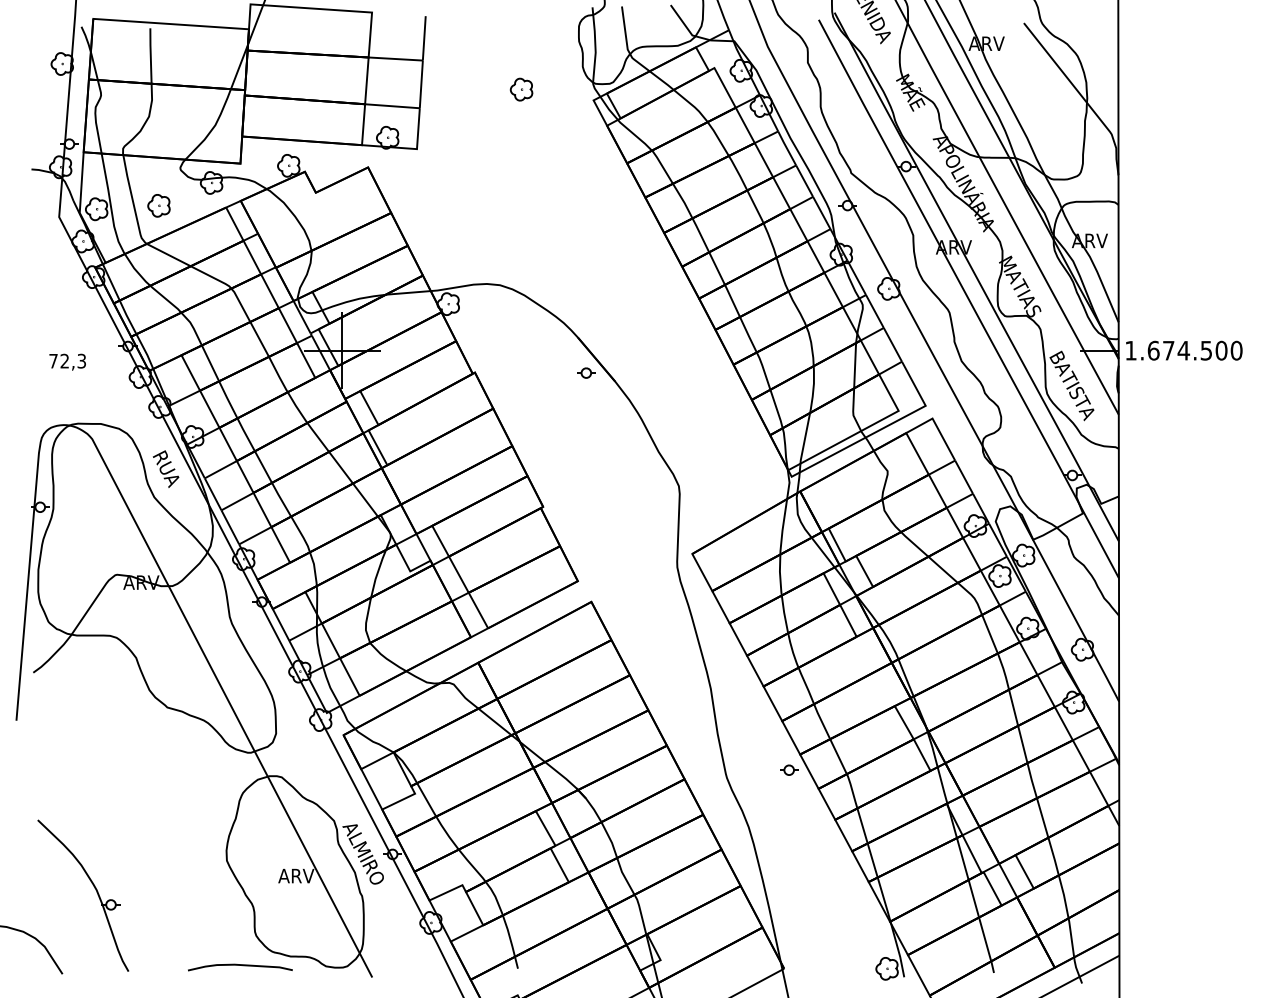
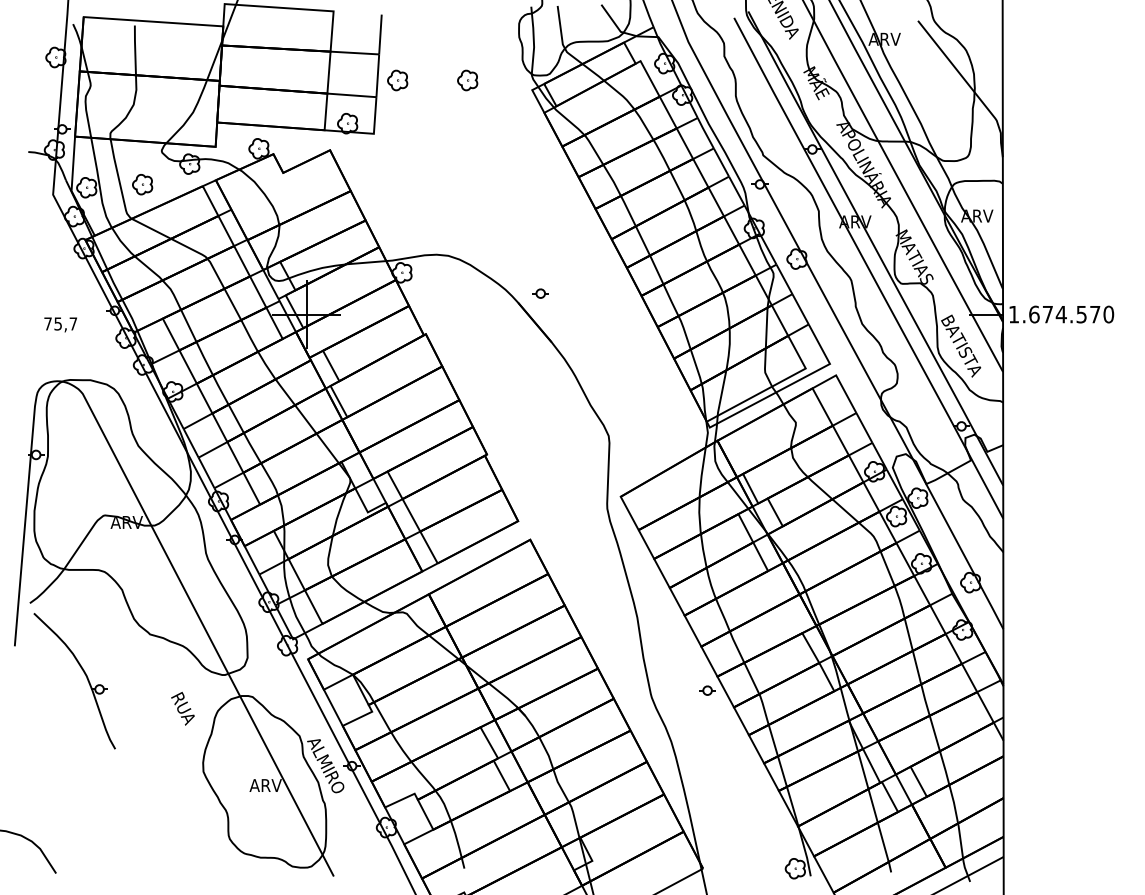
part: (443, 89) -> (397, 80), added
text: (1221, 350) -> (1095, 314), 1.674.500 -> 1.674.570
text: (72, 360) -> (65, 323), 72,3 -> 75,7
part: (586, 372) -> (540, 293), moved
text: (165, 468) -> (182, 708), moved
part: (95, 890) -> (85, 676), moved
curve: (240, 966) -> (215, 866), removed

